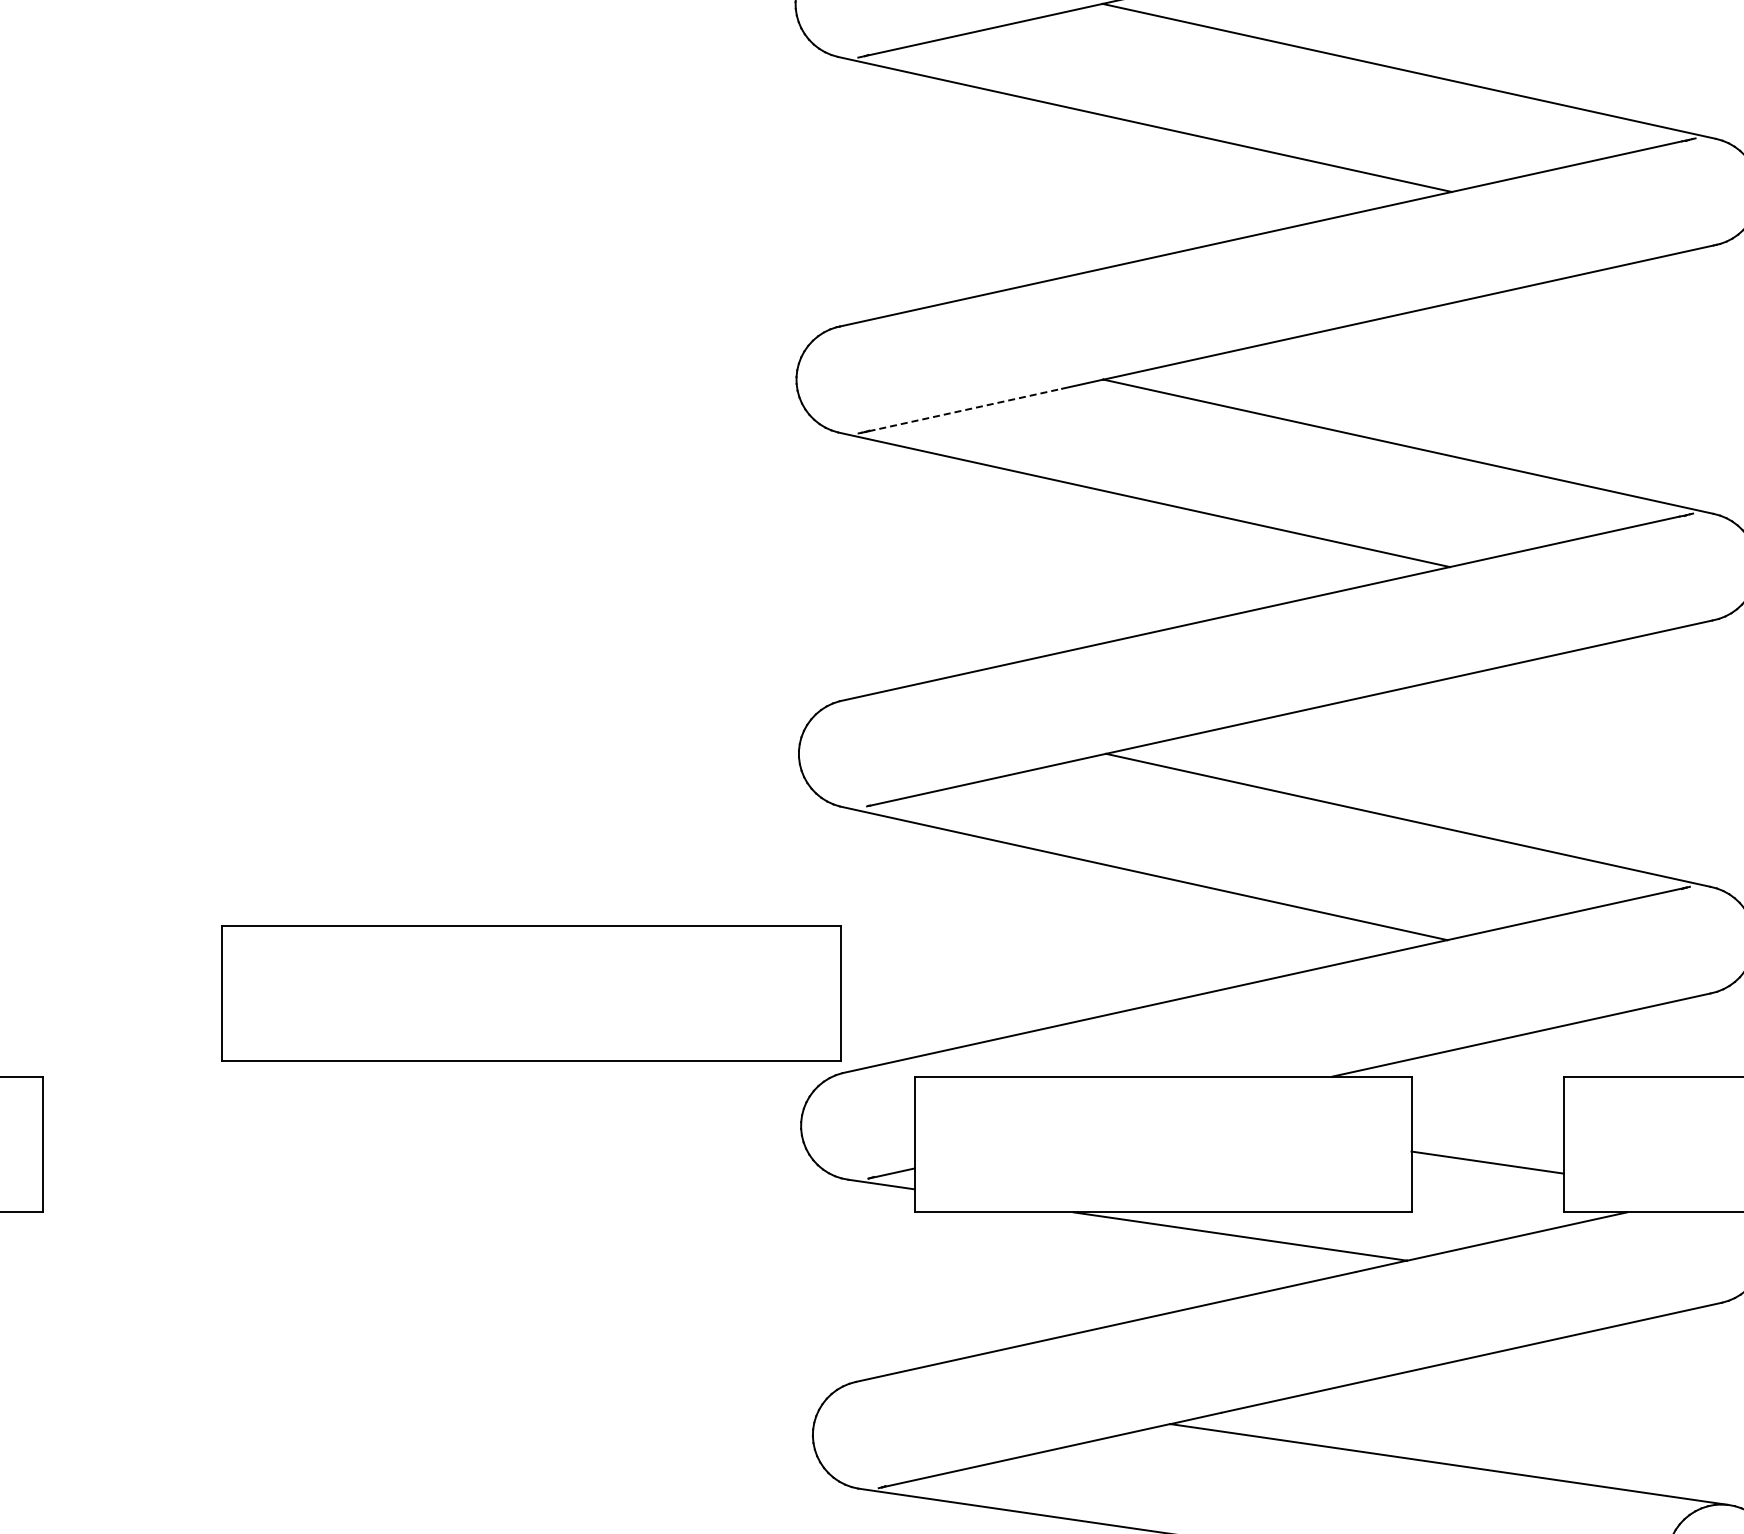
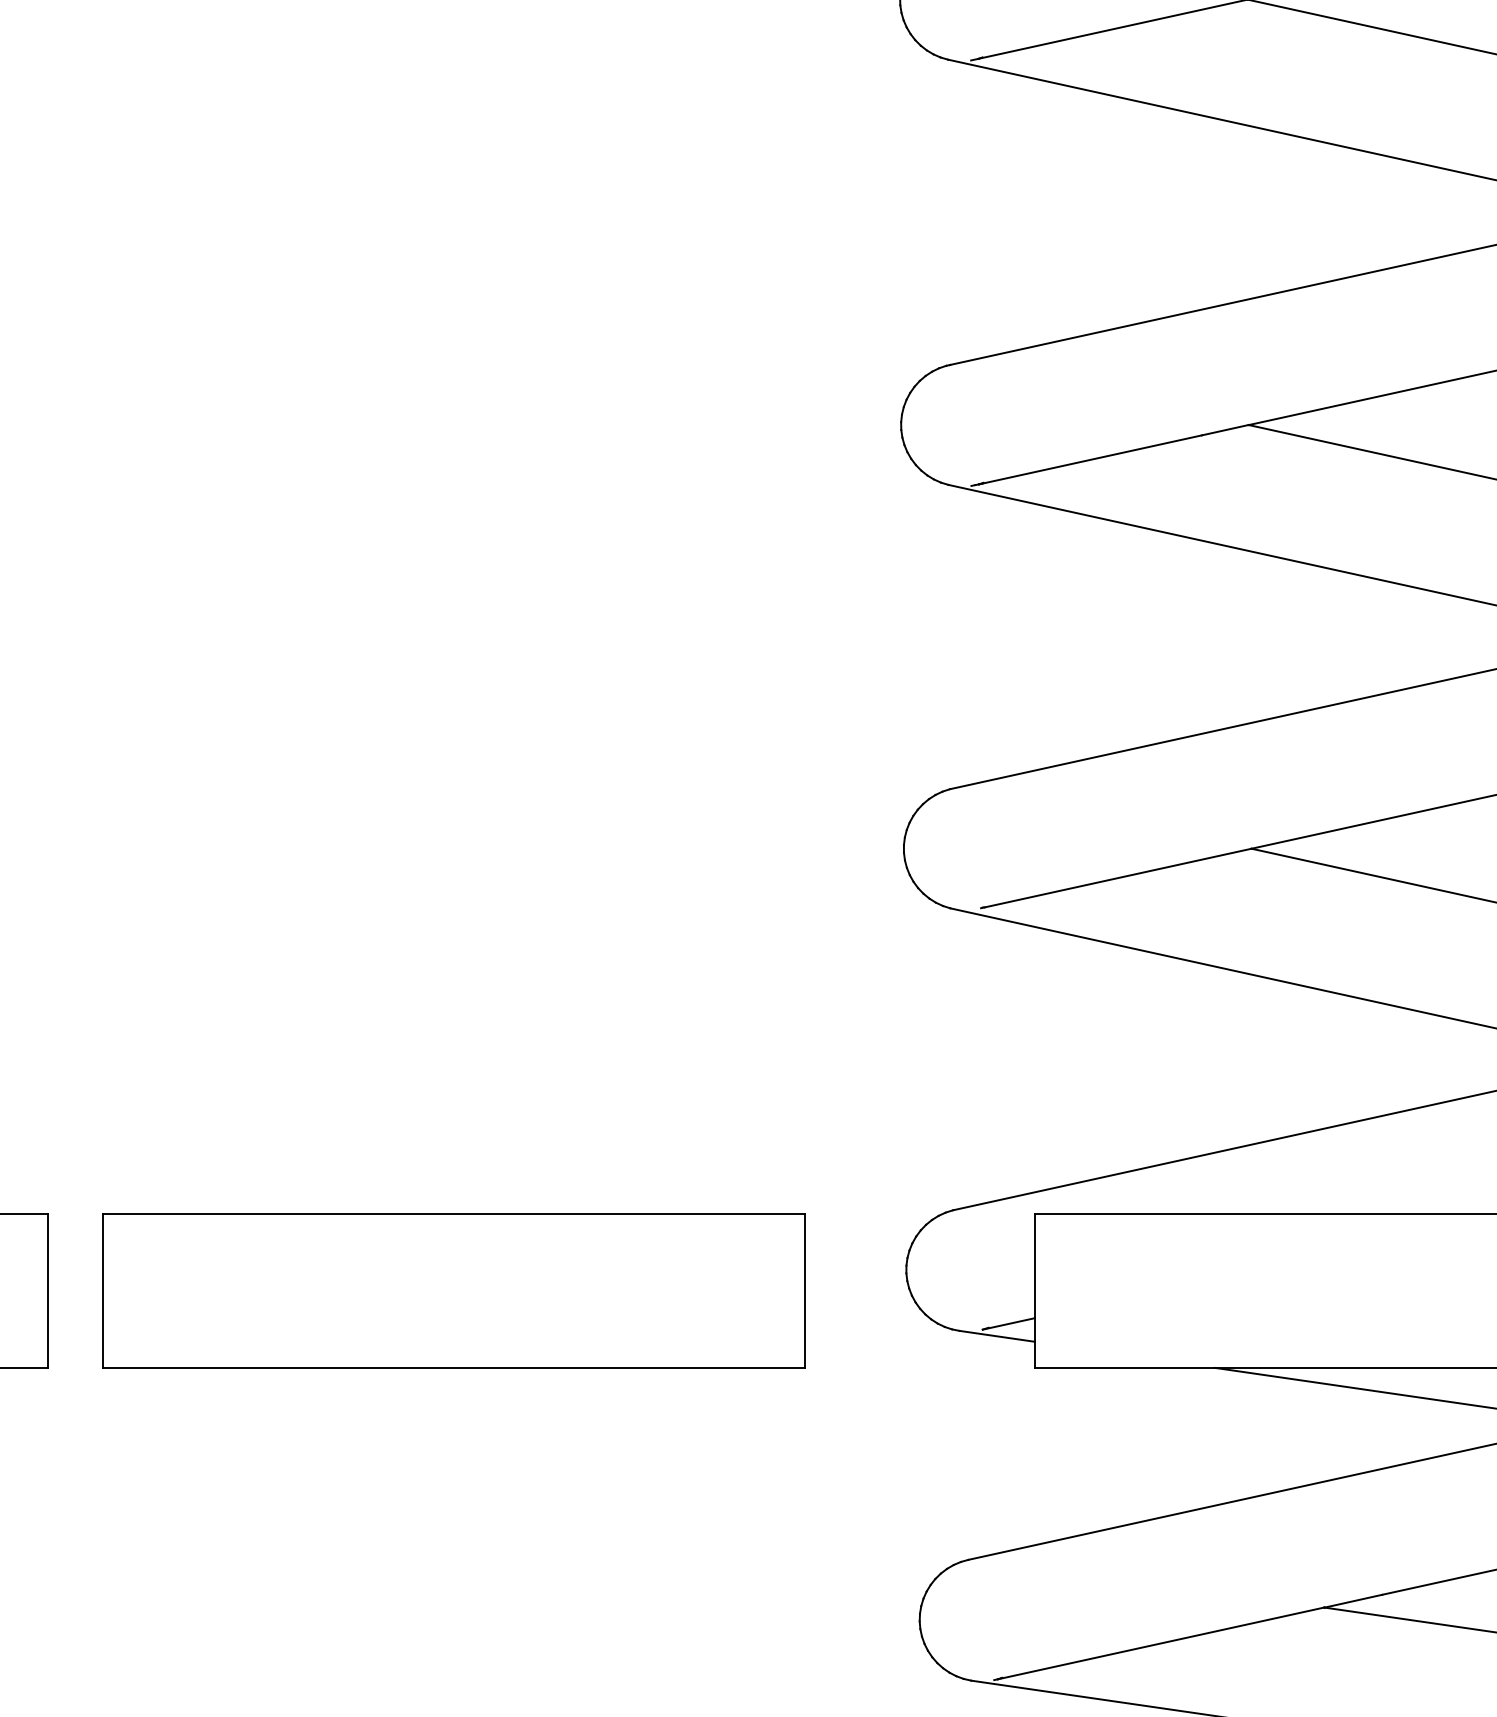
line: (965, 409) -> (1092, 458), dashed -> solid
part: (531, 993) -> (453, 1291), moved

